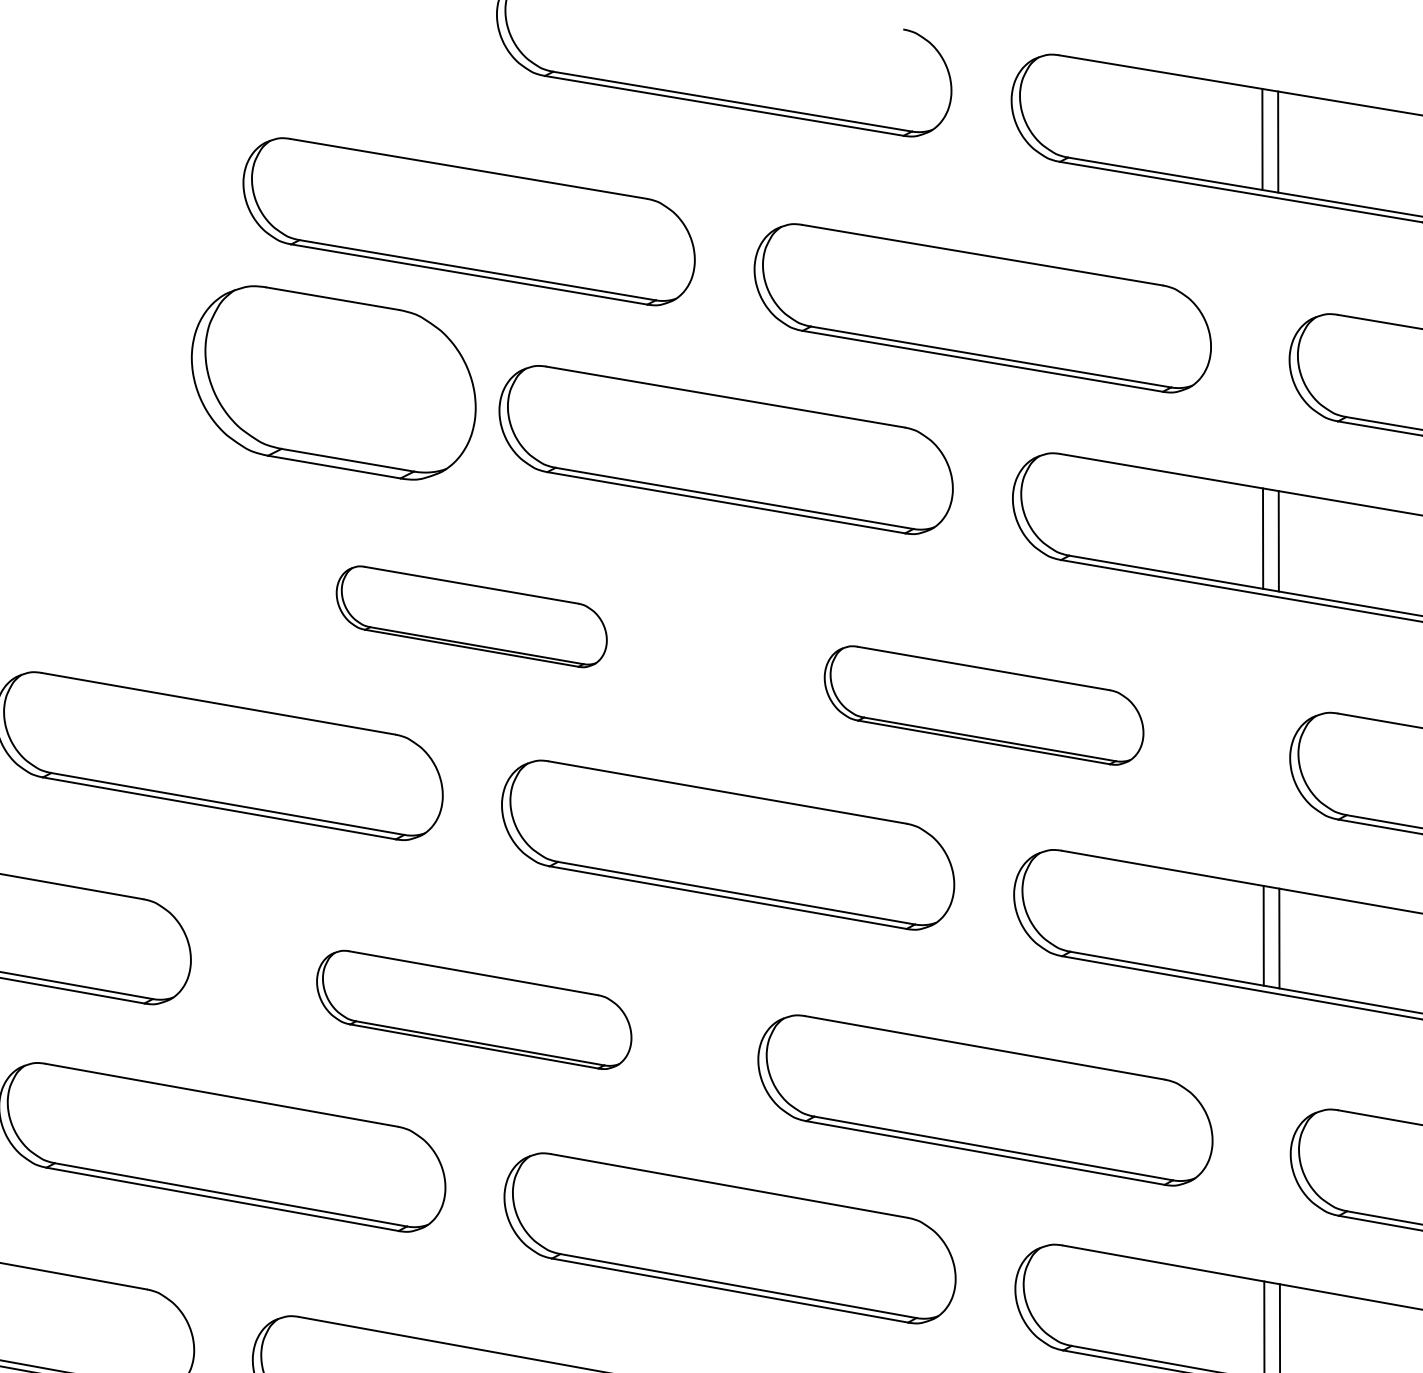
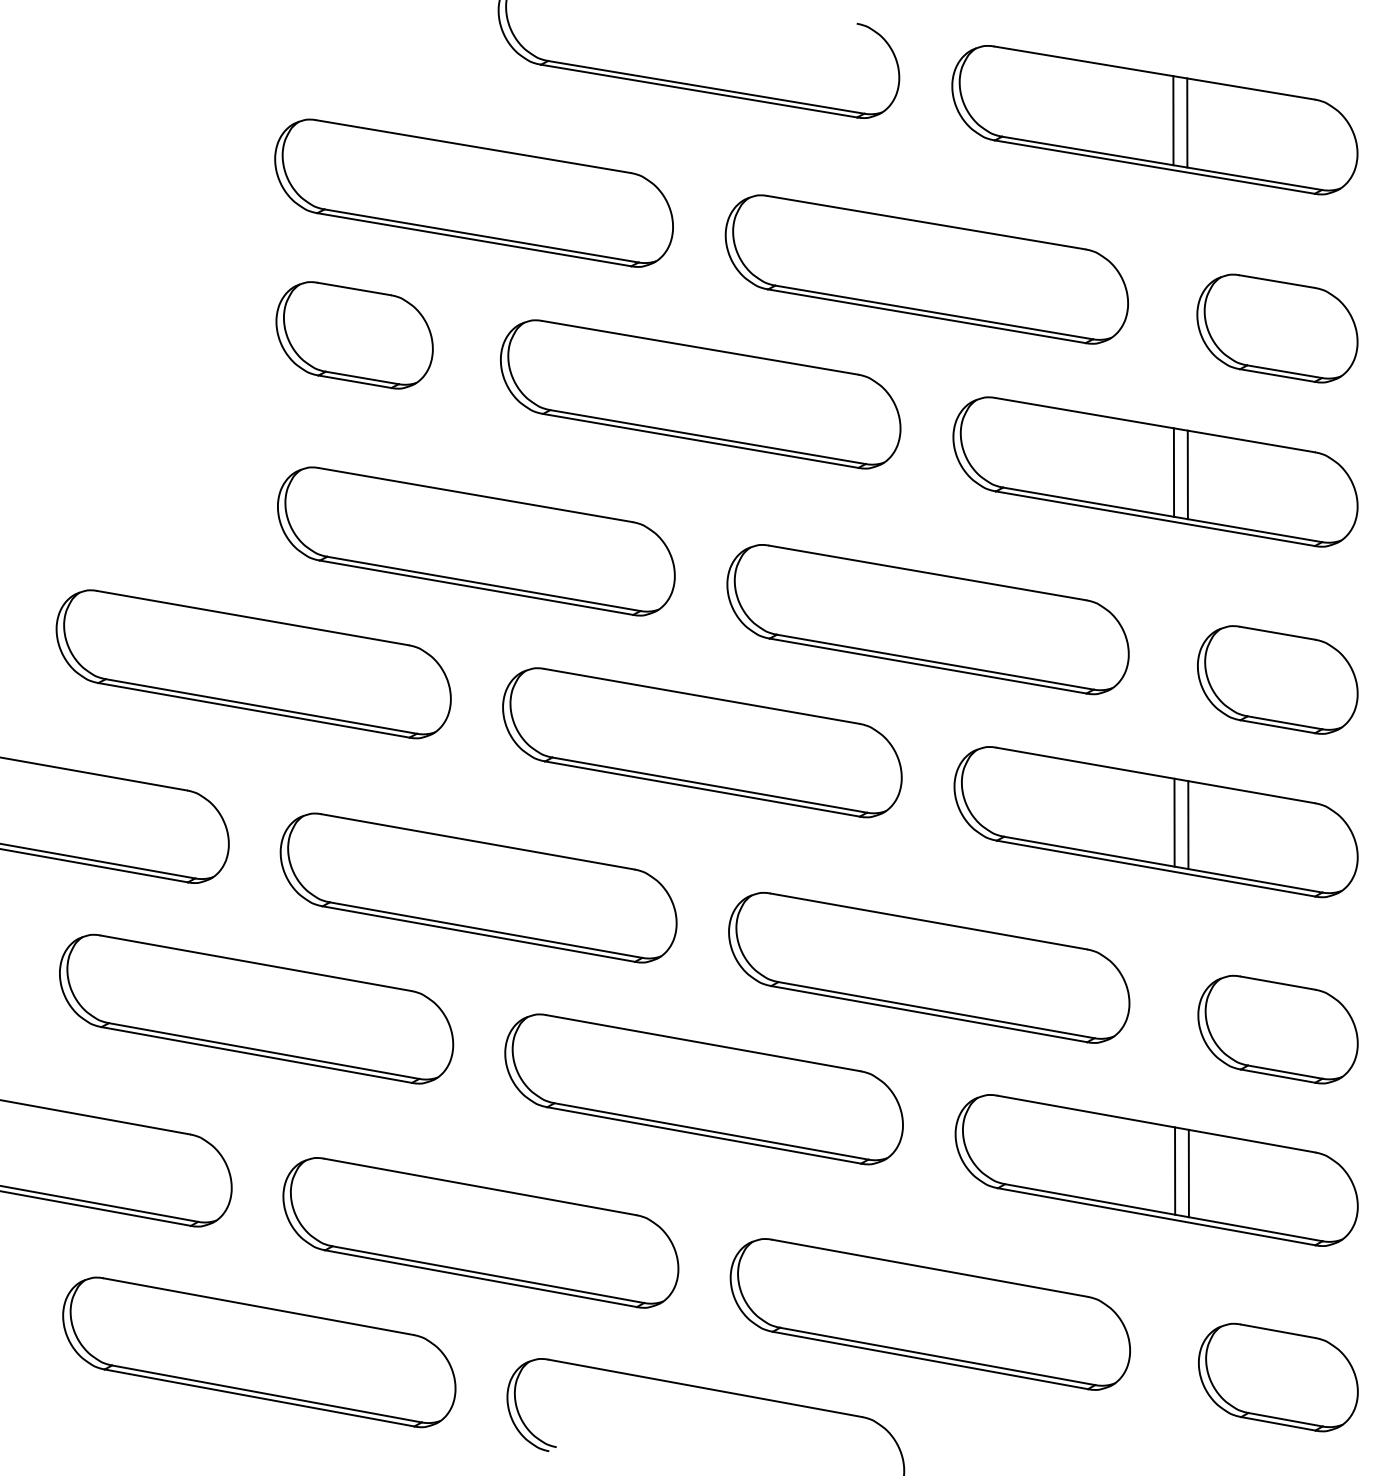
part: (333, 383) -> (354, 335), size x0.62
part: (471, 616) -> (476, 541), size x1.67
part: (983, 705) -> (927, 619), size x1.43
part: (474, 1009) -> (478, 887), size x1.43

